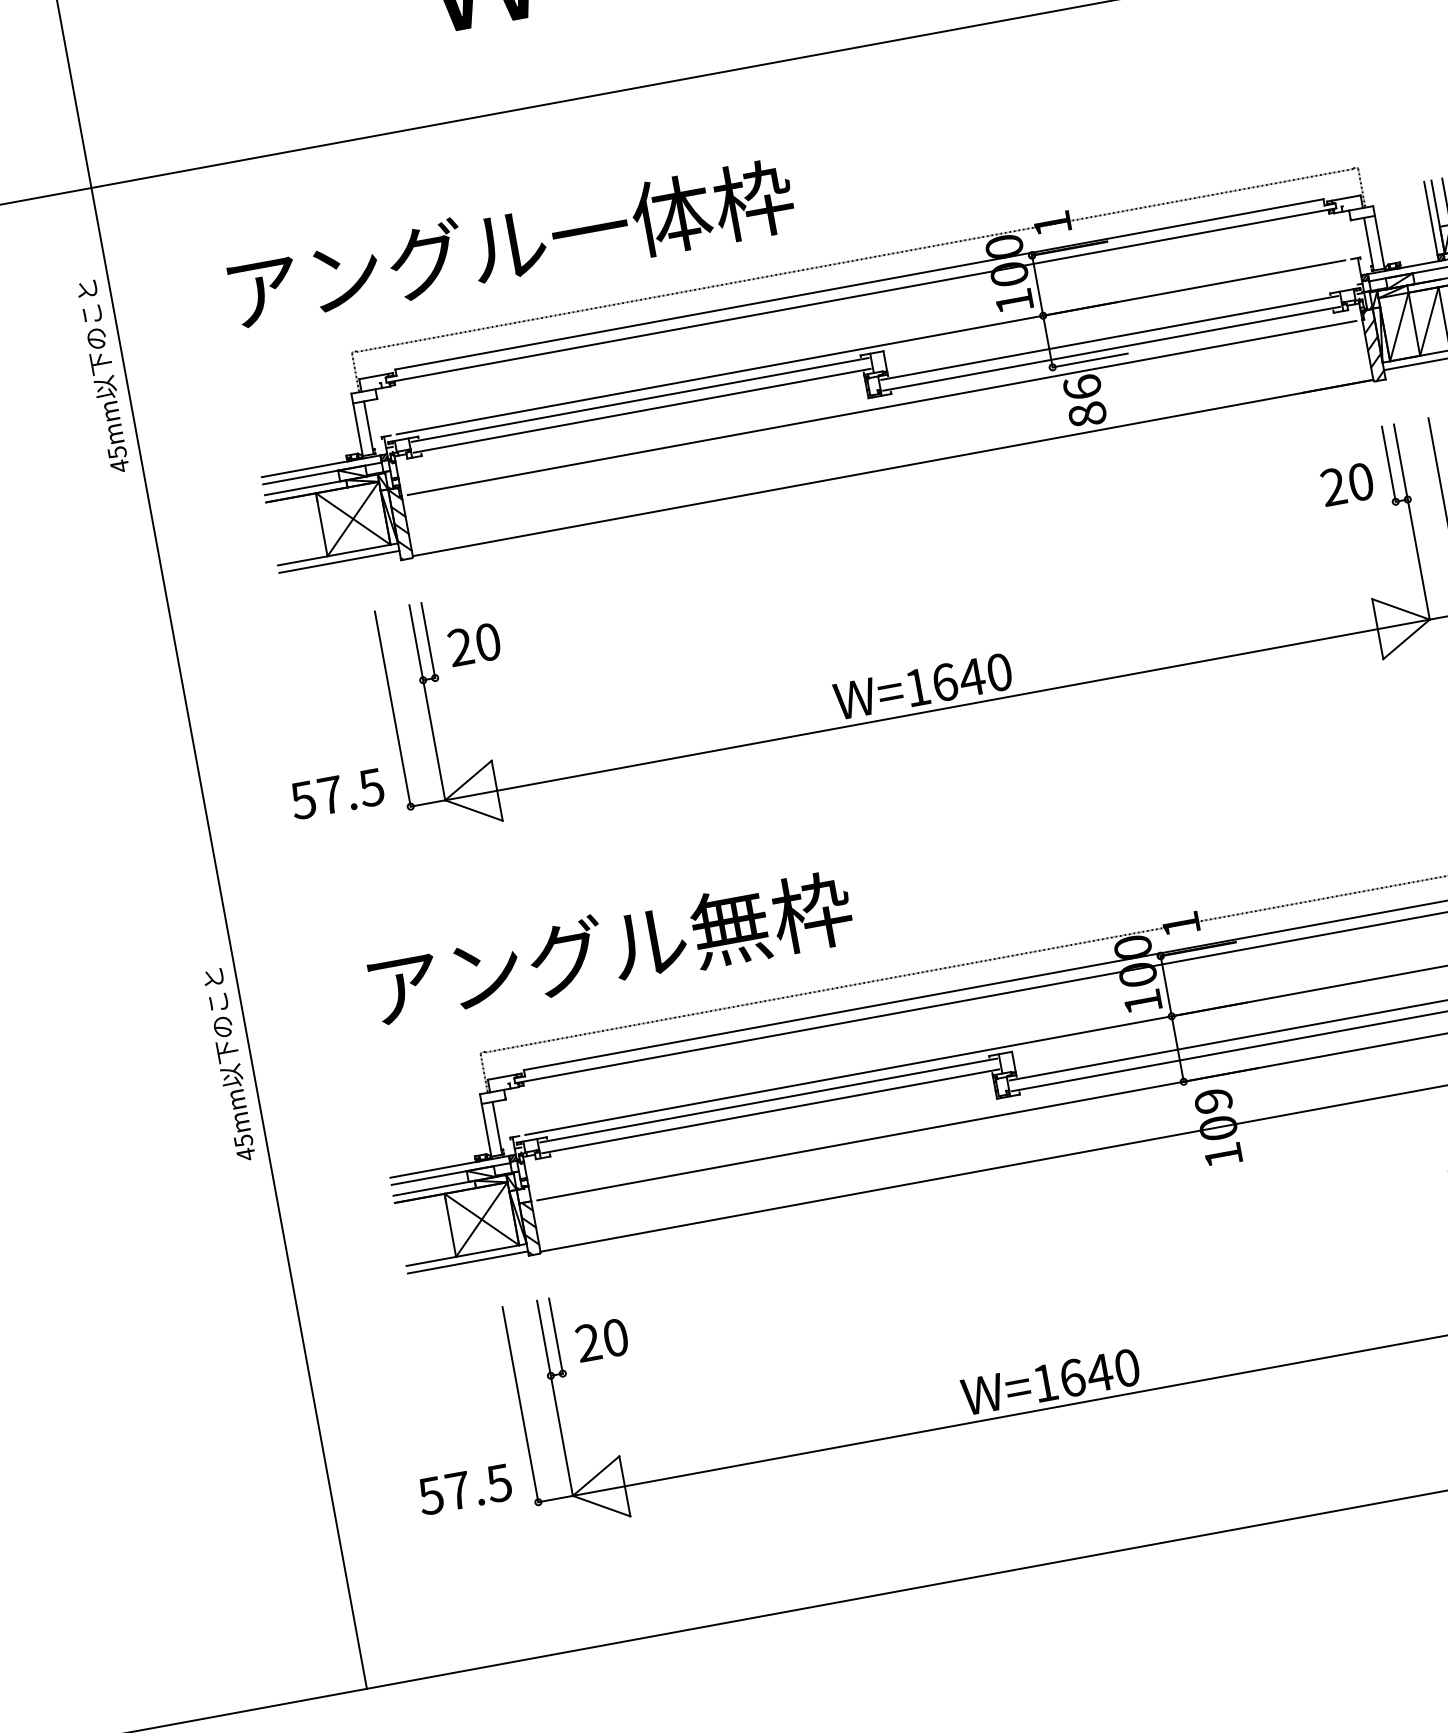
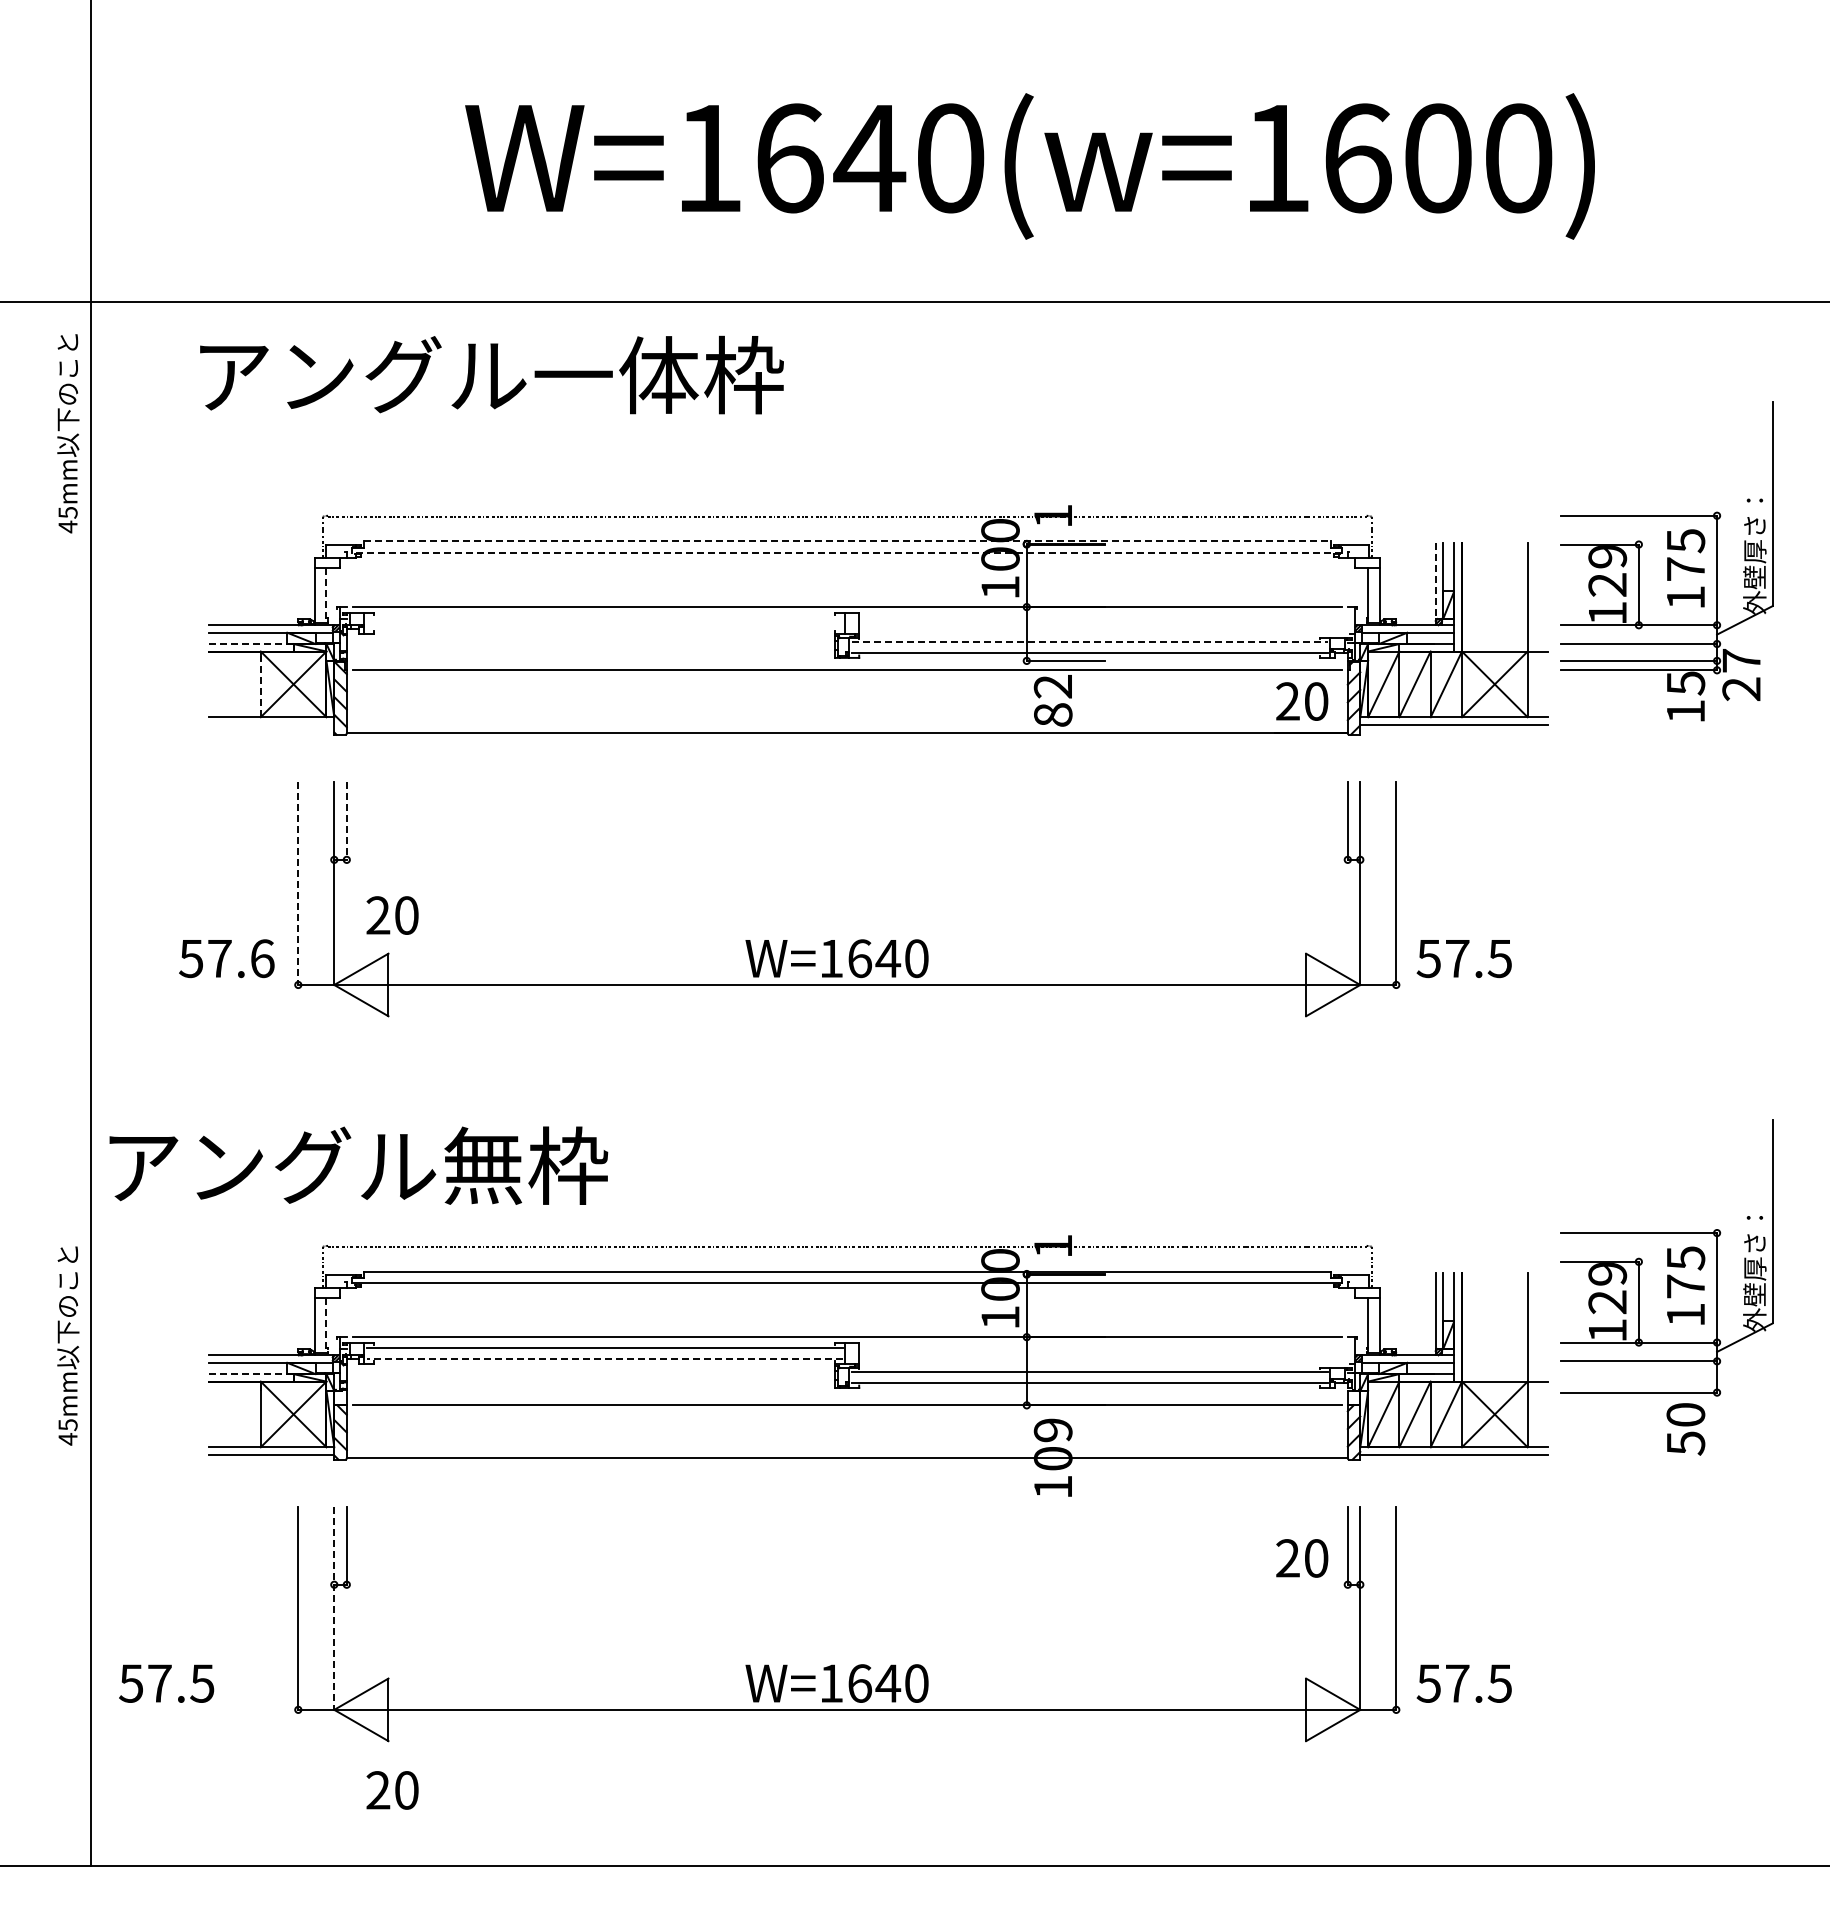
line: (1430, 219) -> (1435, 581), solid -> dashed
text: (511, 244) -> (491, 374), moved
line: (859, 284) -> (847, 541), solid -> dashed
line: (861, 295) -> (847, 553), solid -> dashed
line: (1110, 337) -> (1090, 641), solid -> dashed
text: (103, 376) -> (68, 433), moved
text: (1081, 387) -> (1052, 686), 86 -> 82
line: (639, 400) -> (604, 617), removed
line: (641, 410) -> (604, 628), removed
line: (369, 427) -> (326, 595), solid -> dashed
text: (1347, 484) -> (1302, 701), moved
line: (305, 488) -> (251, 644), solid -> dashed
line: (321, 526) -> (260, 686), solid -> dashed
line: (339, 562) -> (271, 725), removed
line: (428, 641) -> (346, 821), solid -> dashed
text: (474, 644) -> (392, 915), moved
line: (393, 709) -> (298, 883), solid -> dashed
text: (371, 787) -> (262, 958), 57.5 -> 57.6
text: (610, 949) -> (358, 1165), moved
text: (230, 1064) -> (68, 1345), moved
line: (770, 1111) -> (604, 1358), solid -> dashed
line: (497, 1128) -> (326, 1325), solid -> dashed
line: (434, 1188) -> (251, 1374), solid -> dashed
text: (602, 1340) -> (392, 1790), moved
line: (555, 1398) -> (334, 1608), solid -> dashed
text: (464, 1489) -> (166, 1683), moved

